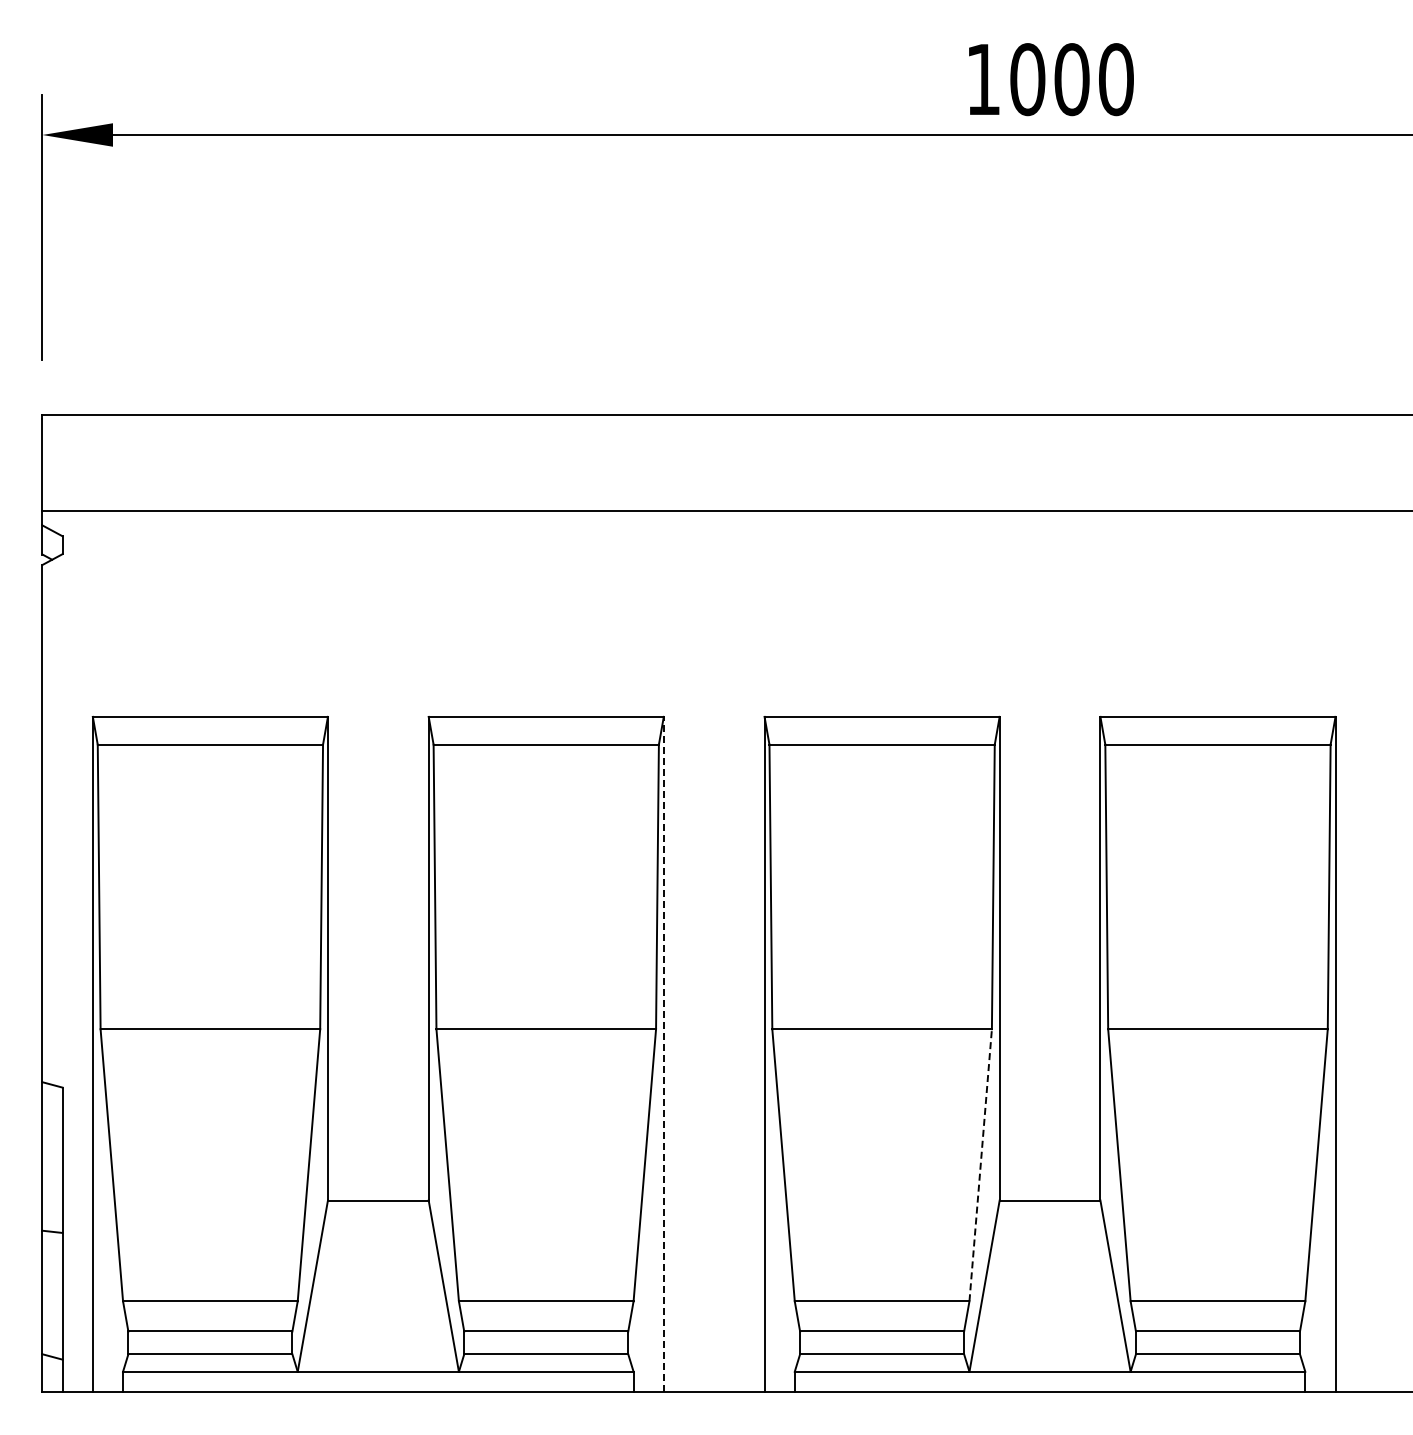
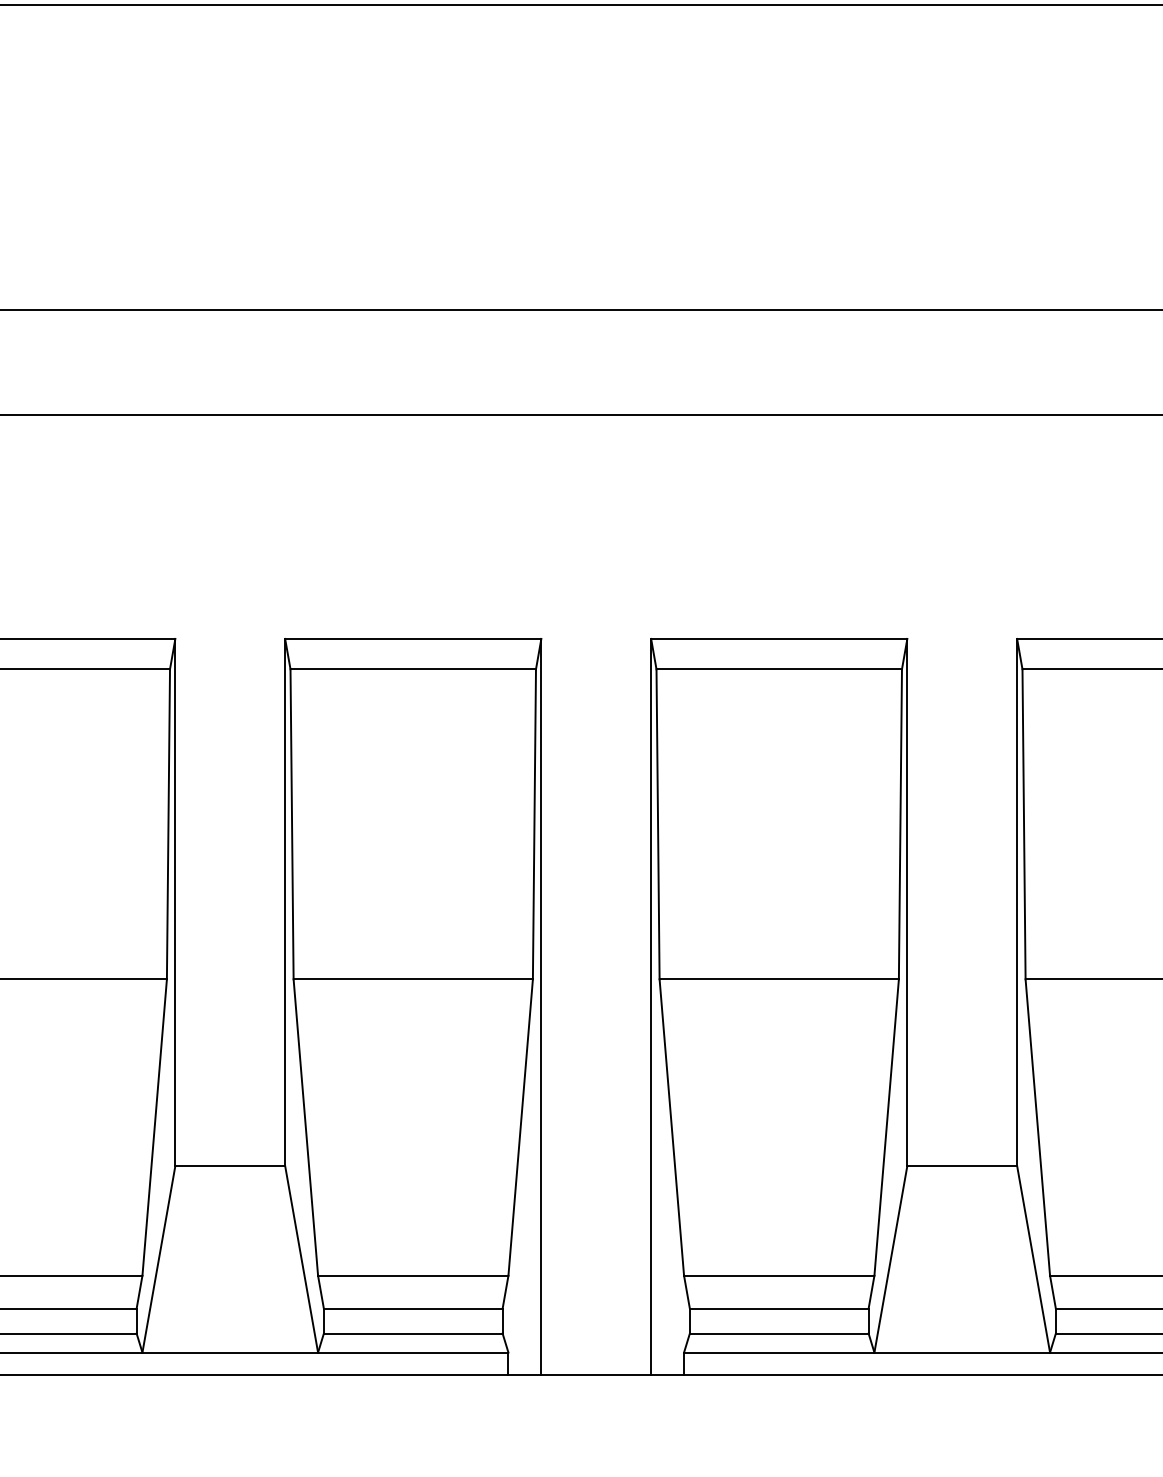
line: (663, 1054) -> (541, 1006), dashed -> solid
line: (980, 1164) -> (886, 1126), dashed -> solid

